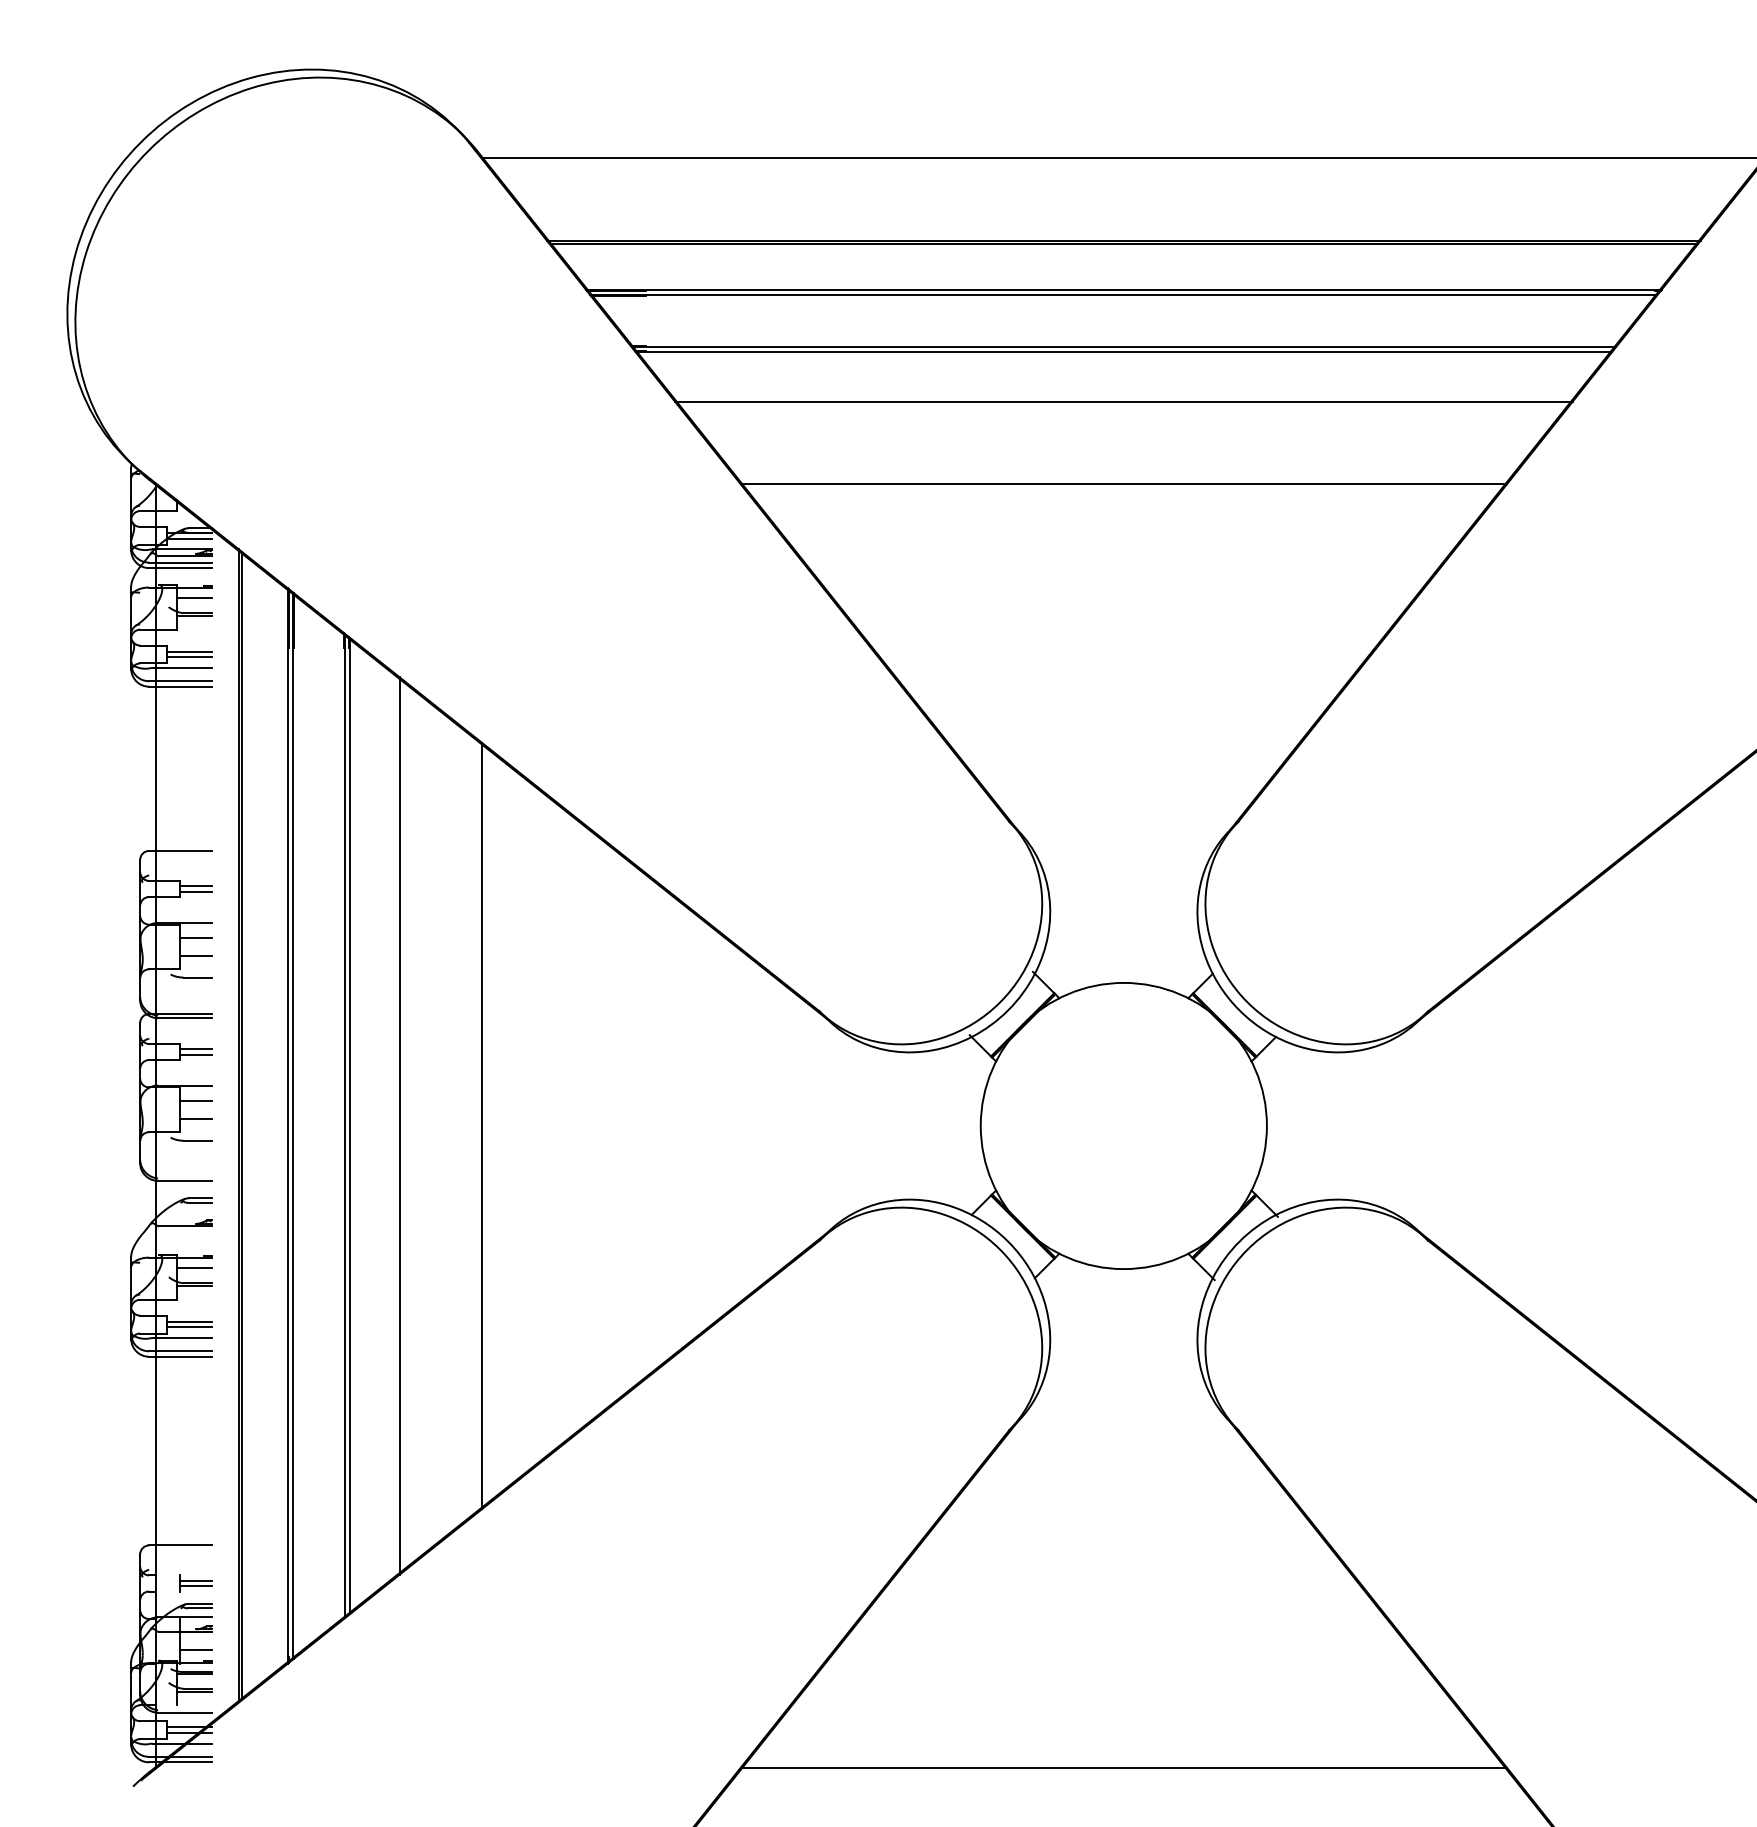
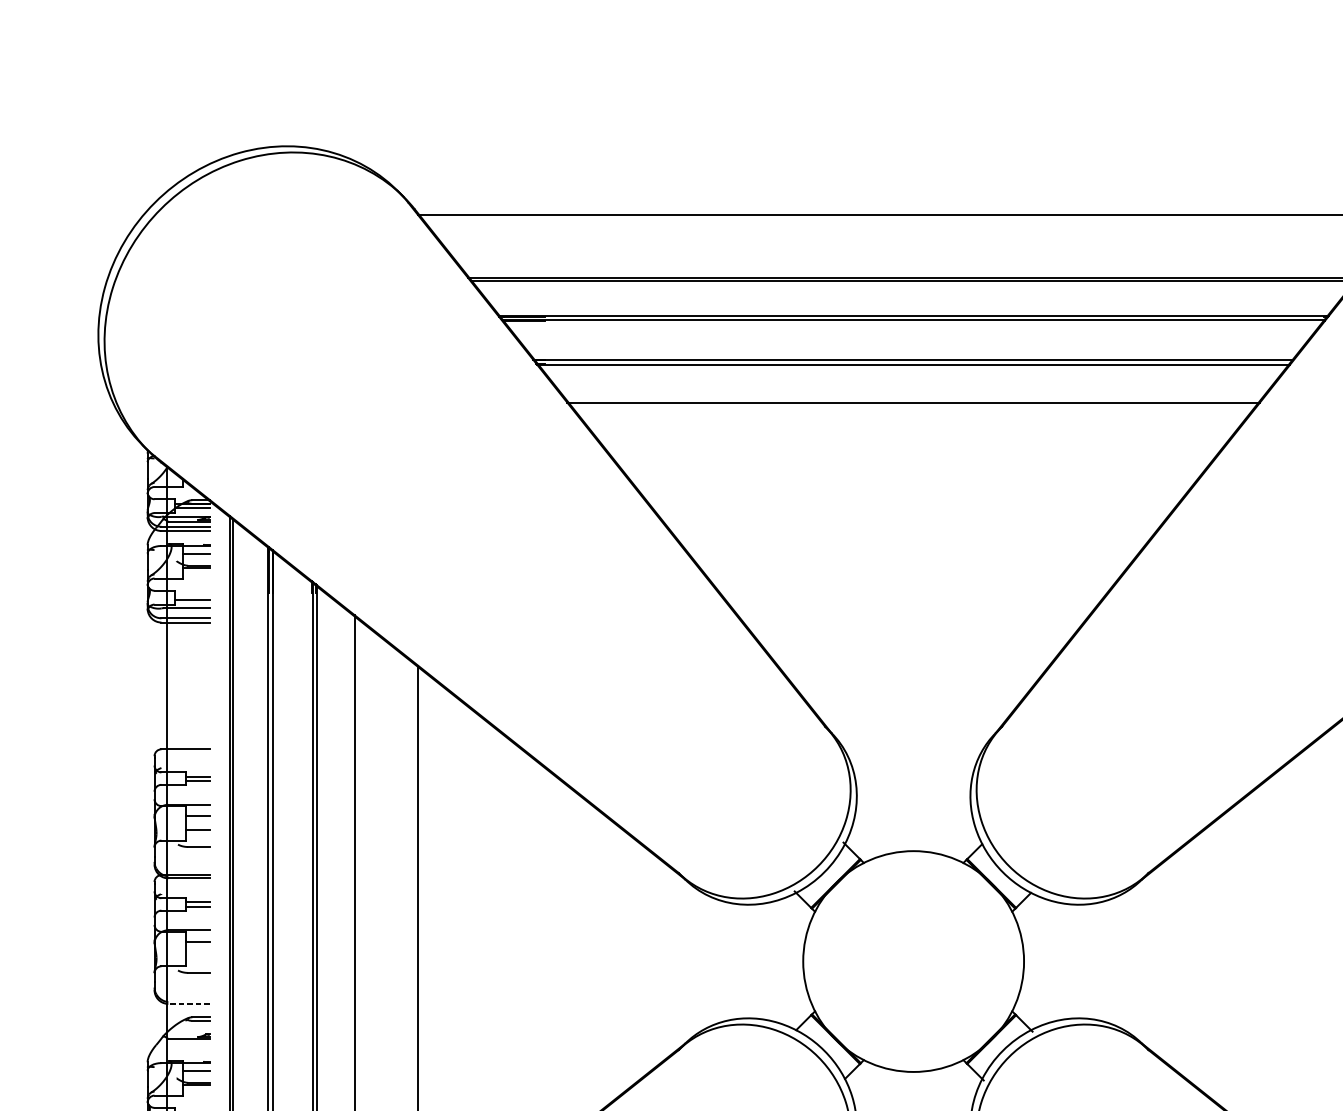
line: (1123, 483) -> (913, 465), removed
line: (189, 651) -> (192, 595), removed
line: (195, 1118) -> (197, 955), removed
line: (184, 1180) -> (188, 1003), solid -> dashed

